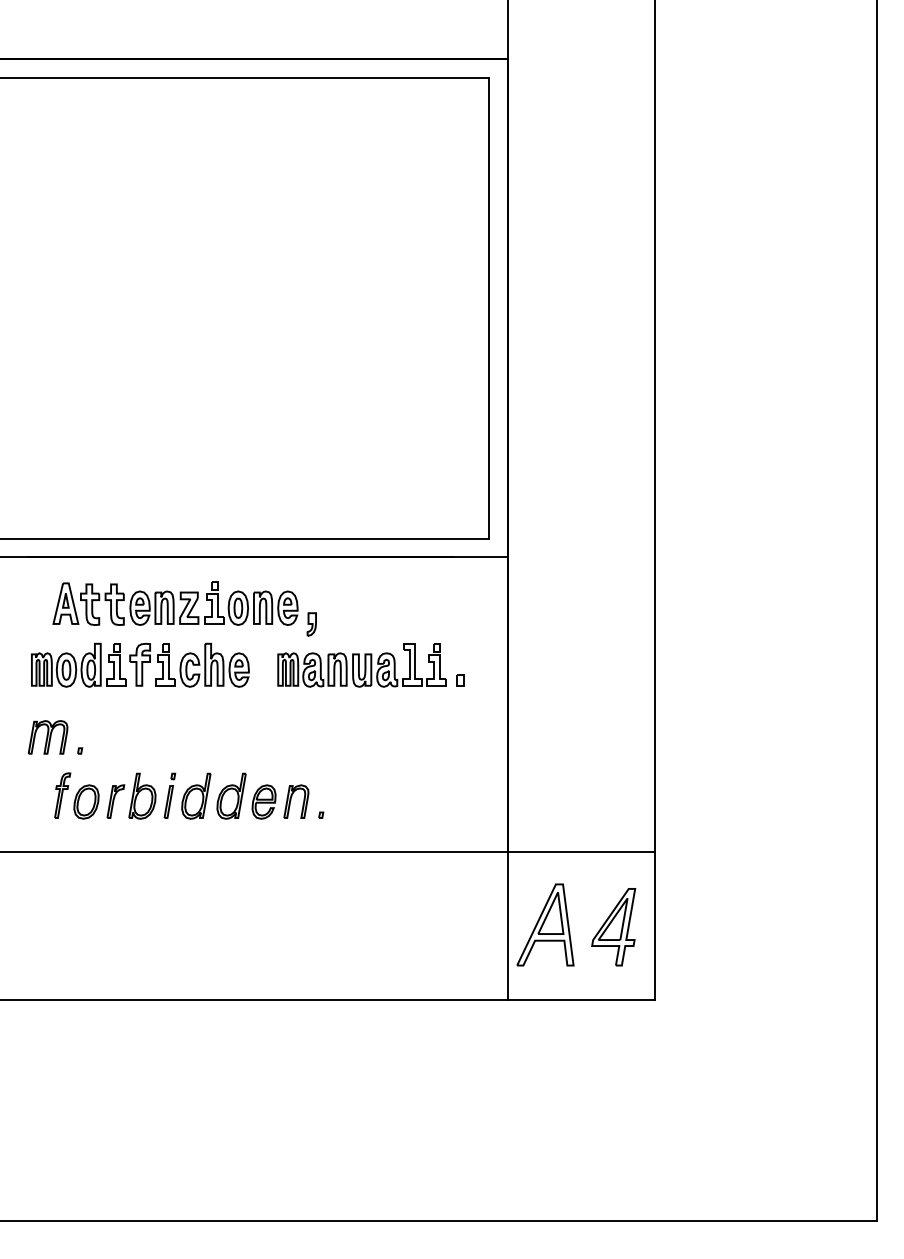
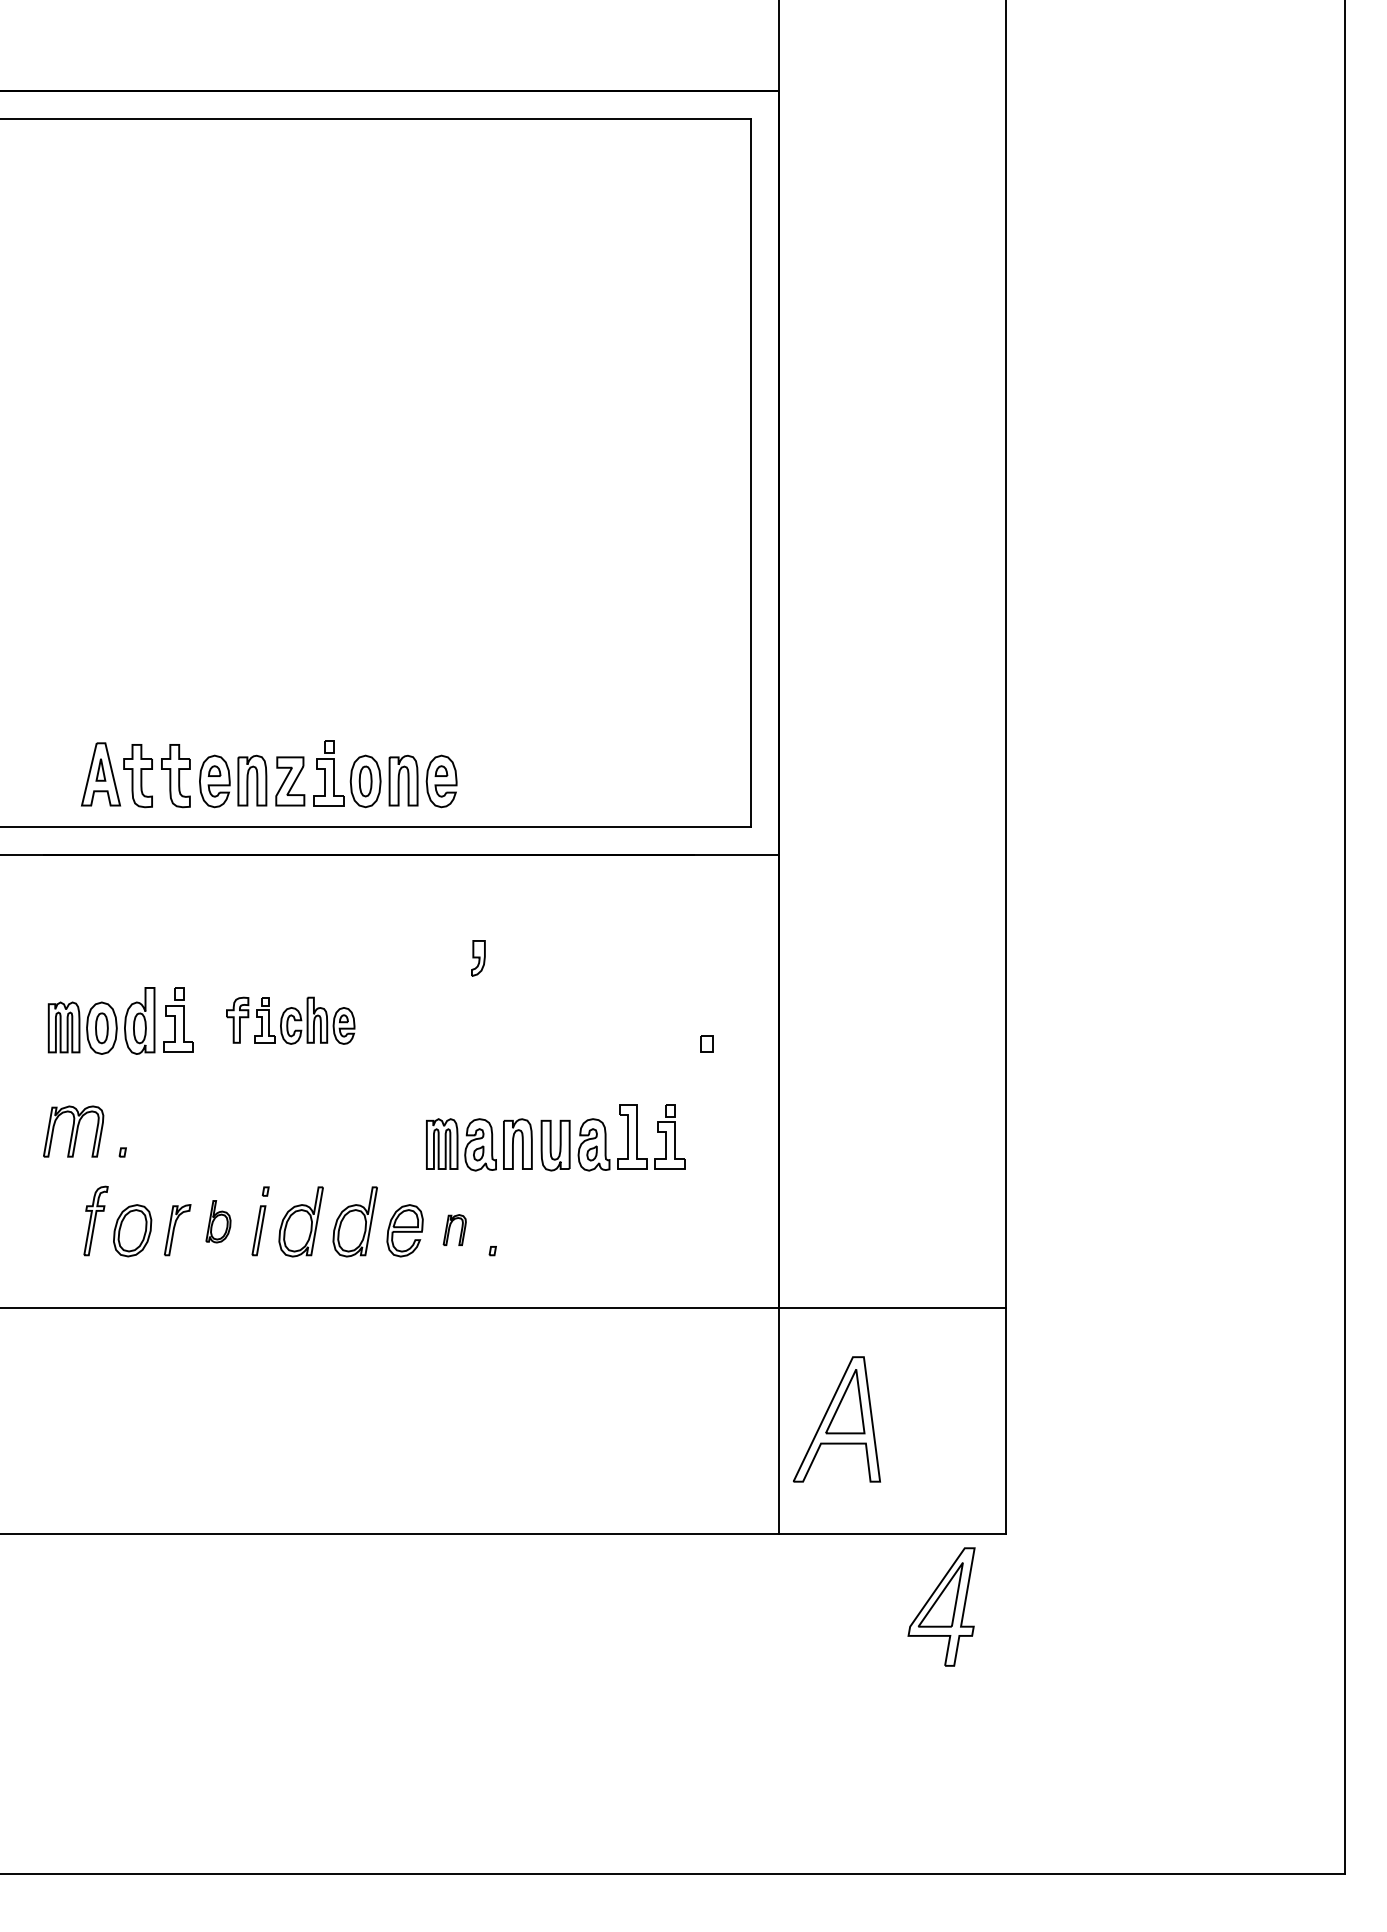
part: (175, 603) -> (269, 774), moved
part: (189, 664) -> (290, 1019), size x0.7
part: (361, 665) -> (554, 1137), moved
part: (142, 795) -> (218, 1220), size x0.6
part: (296, 801) -> (454, 1229), size x0.6
part: (613, 927) -> (941, 1607), moved

